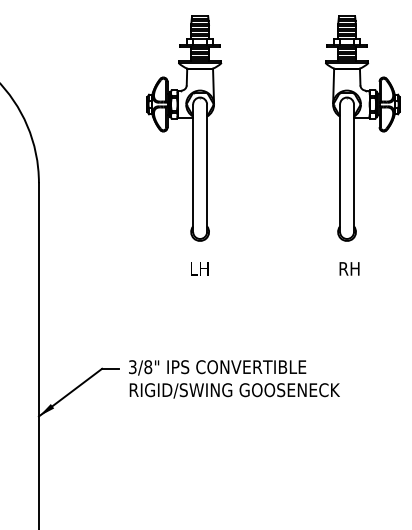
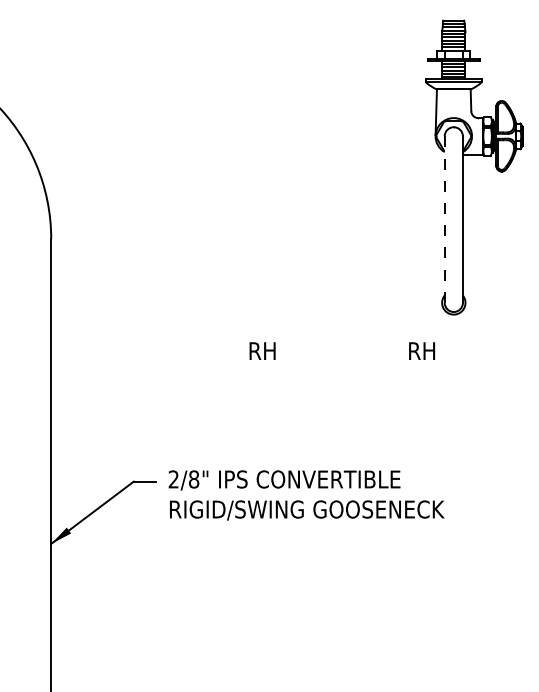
part: (183, 119) -> (240, 155), removed
line: (339, 168) -> (444, 220), solid -> dashed
text: (200, 268) -> (262, 350), LH -> RH
text: (349, 268) -> (422, 350), moved
text: (132, 367) -> (173, 479), 3/8" -> 2/8"

